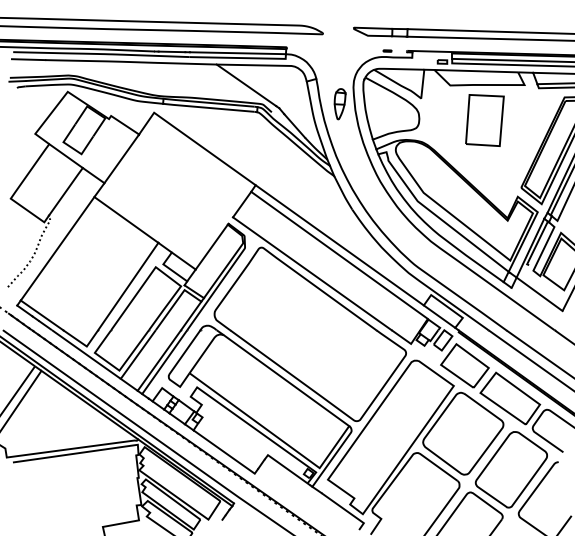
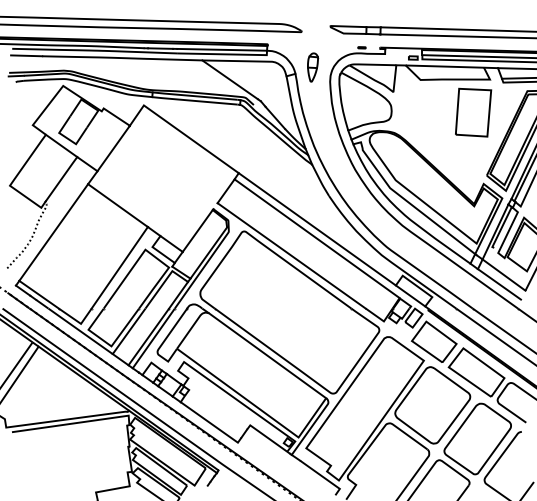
part: (339, 104) -> (312, 67), moved
part: (484, 120) -> (473, 112), moved
line: (534, 303) -> (499, 283), added

